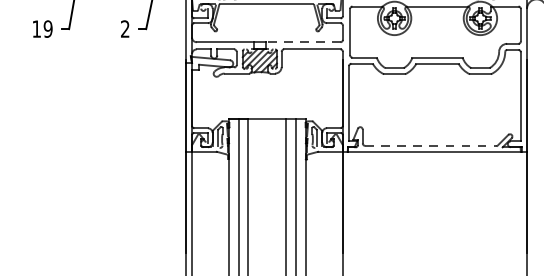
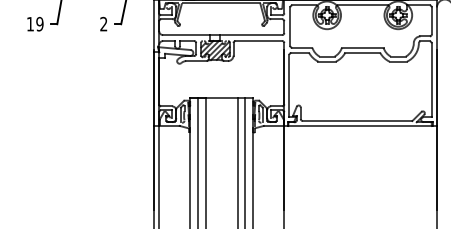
line: (304, 42) -> (252, 35), dashed -> solid
line: (431, 146) -> (357, 121), dashed -> solid

